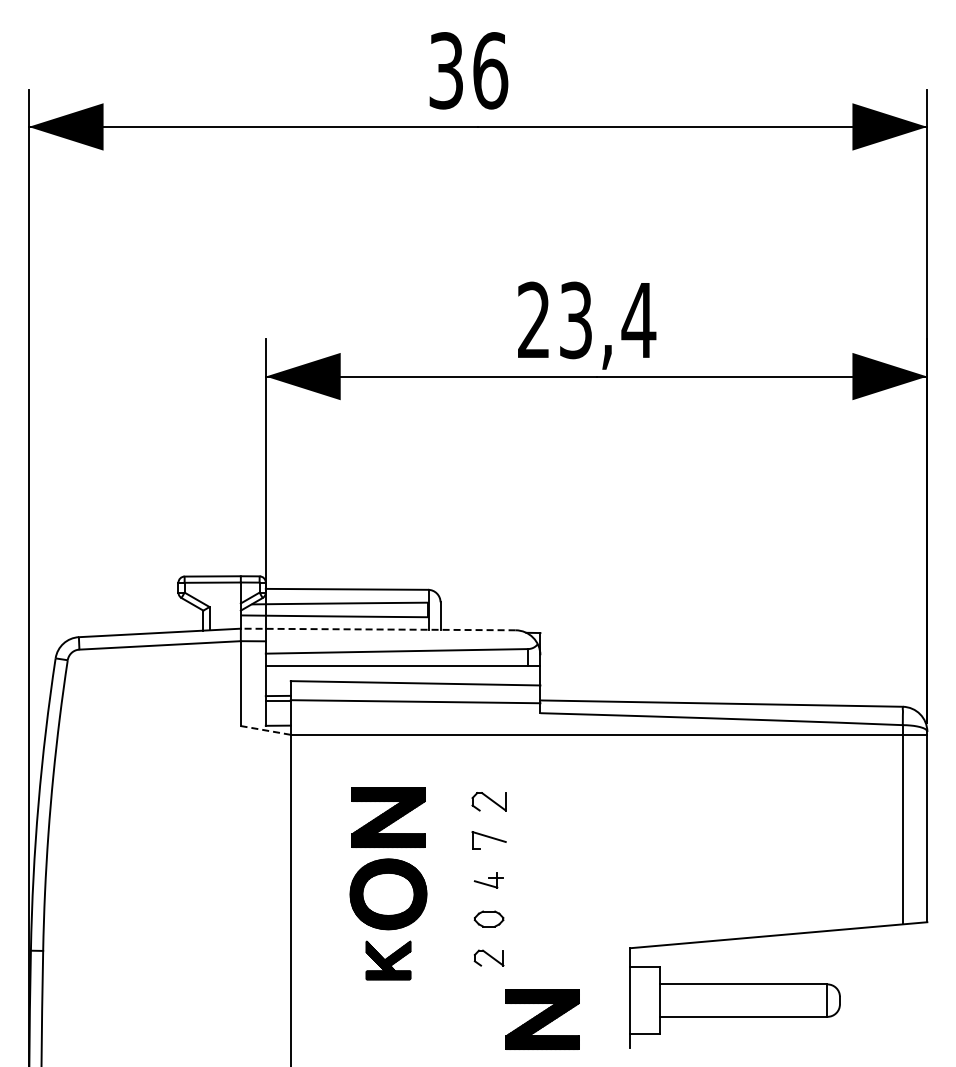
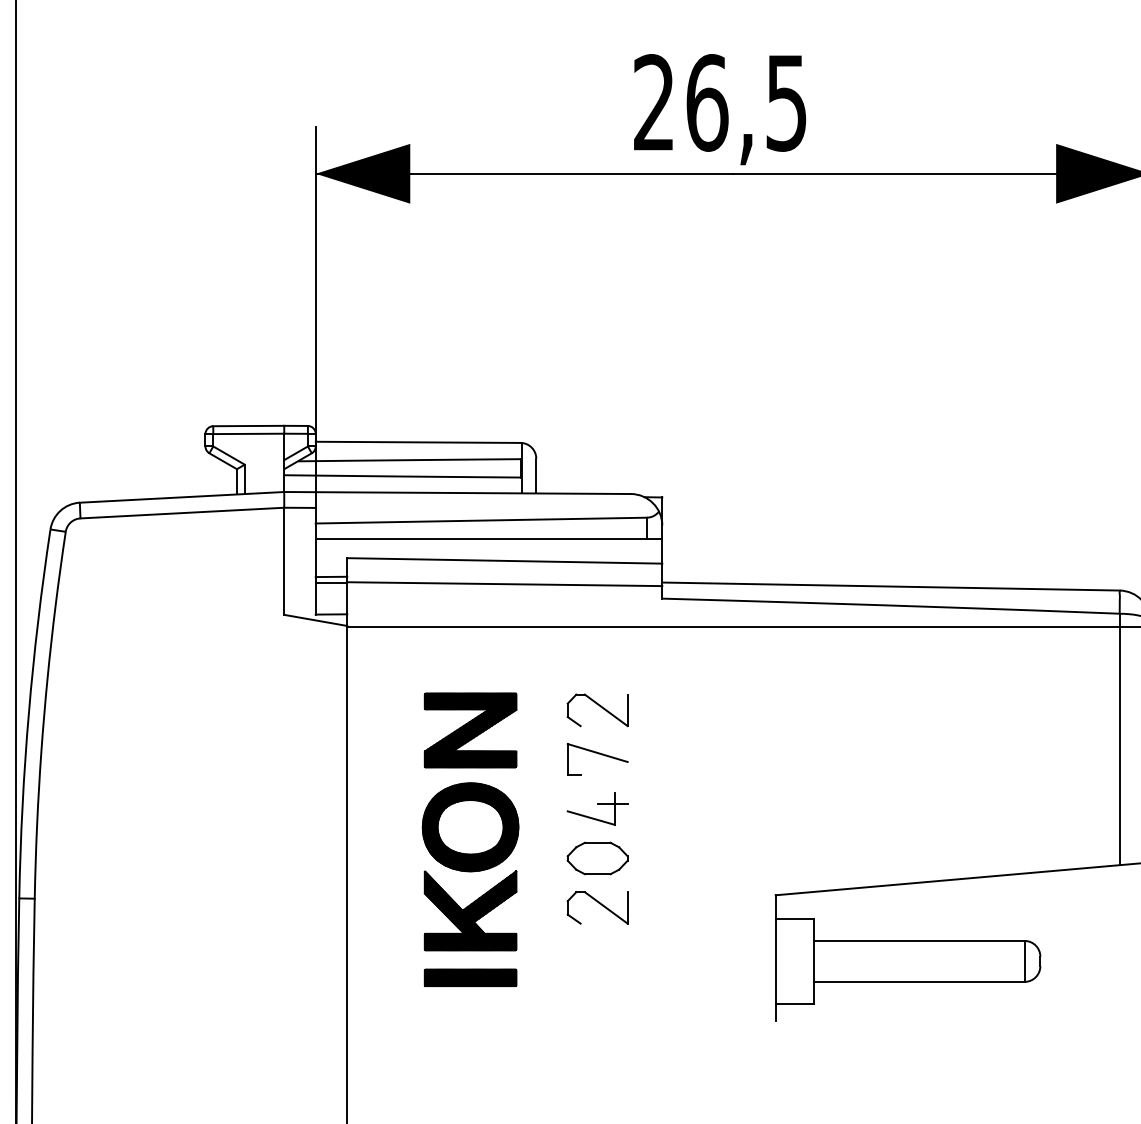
text: (607, 320) -> (746, 103), 23,4 -> 26,5
line: (377, 629) -> (456, 493), dashed -> solid
line: (265, 730) -> (315, 620), dashed -> solid
part: (488, 801) -> (596, 710), size x1.43
part: (488, 840) -> (596, 759), size x1.43
part: (488, 880) -> (596, 809), size x1.67
part: (488, 918) -> (596, 857), size x1.67
part: (488, 957) -> (596, 906), size x1.67
part: (388, 960) -> (470, 910), size x1.67
part: (388, 1013) -> (470, 977), added
part: (542, 1019) -> (664, 985), removed

